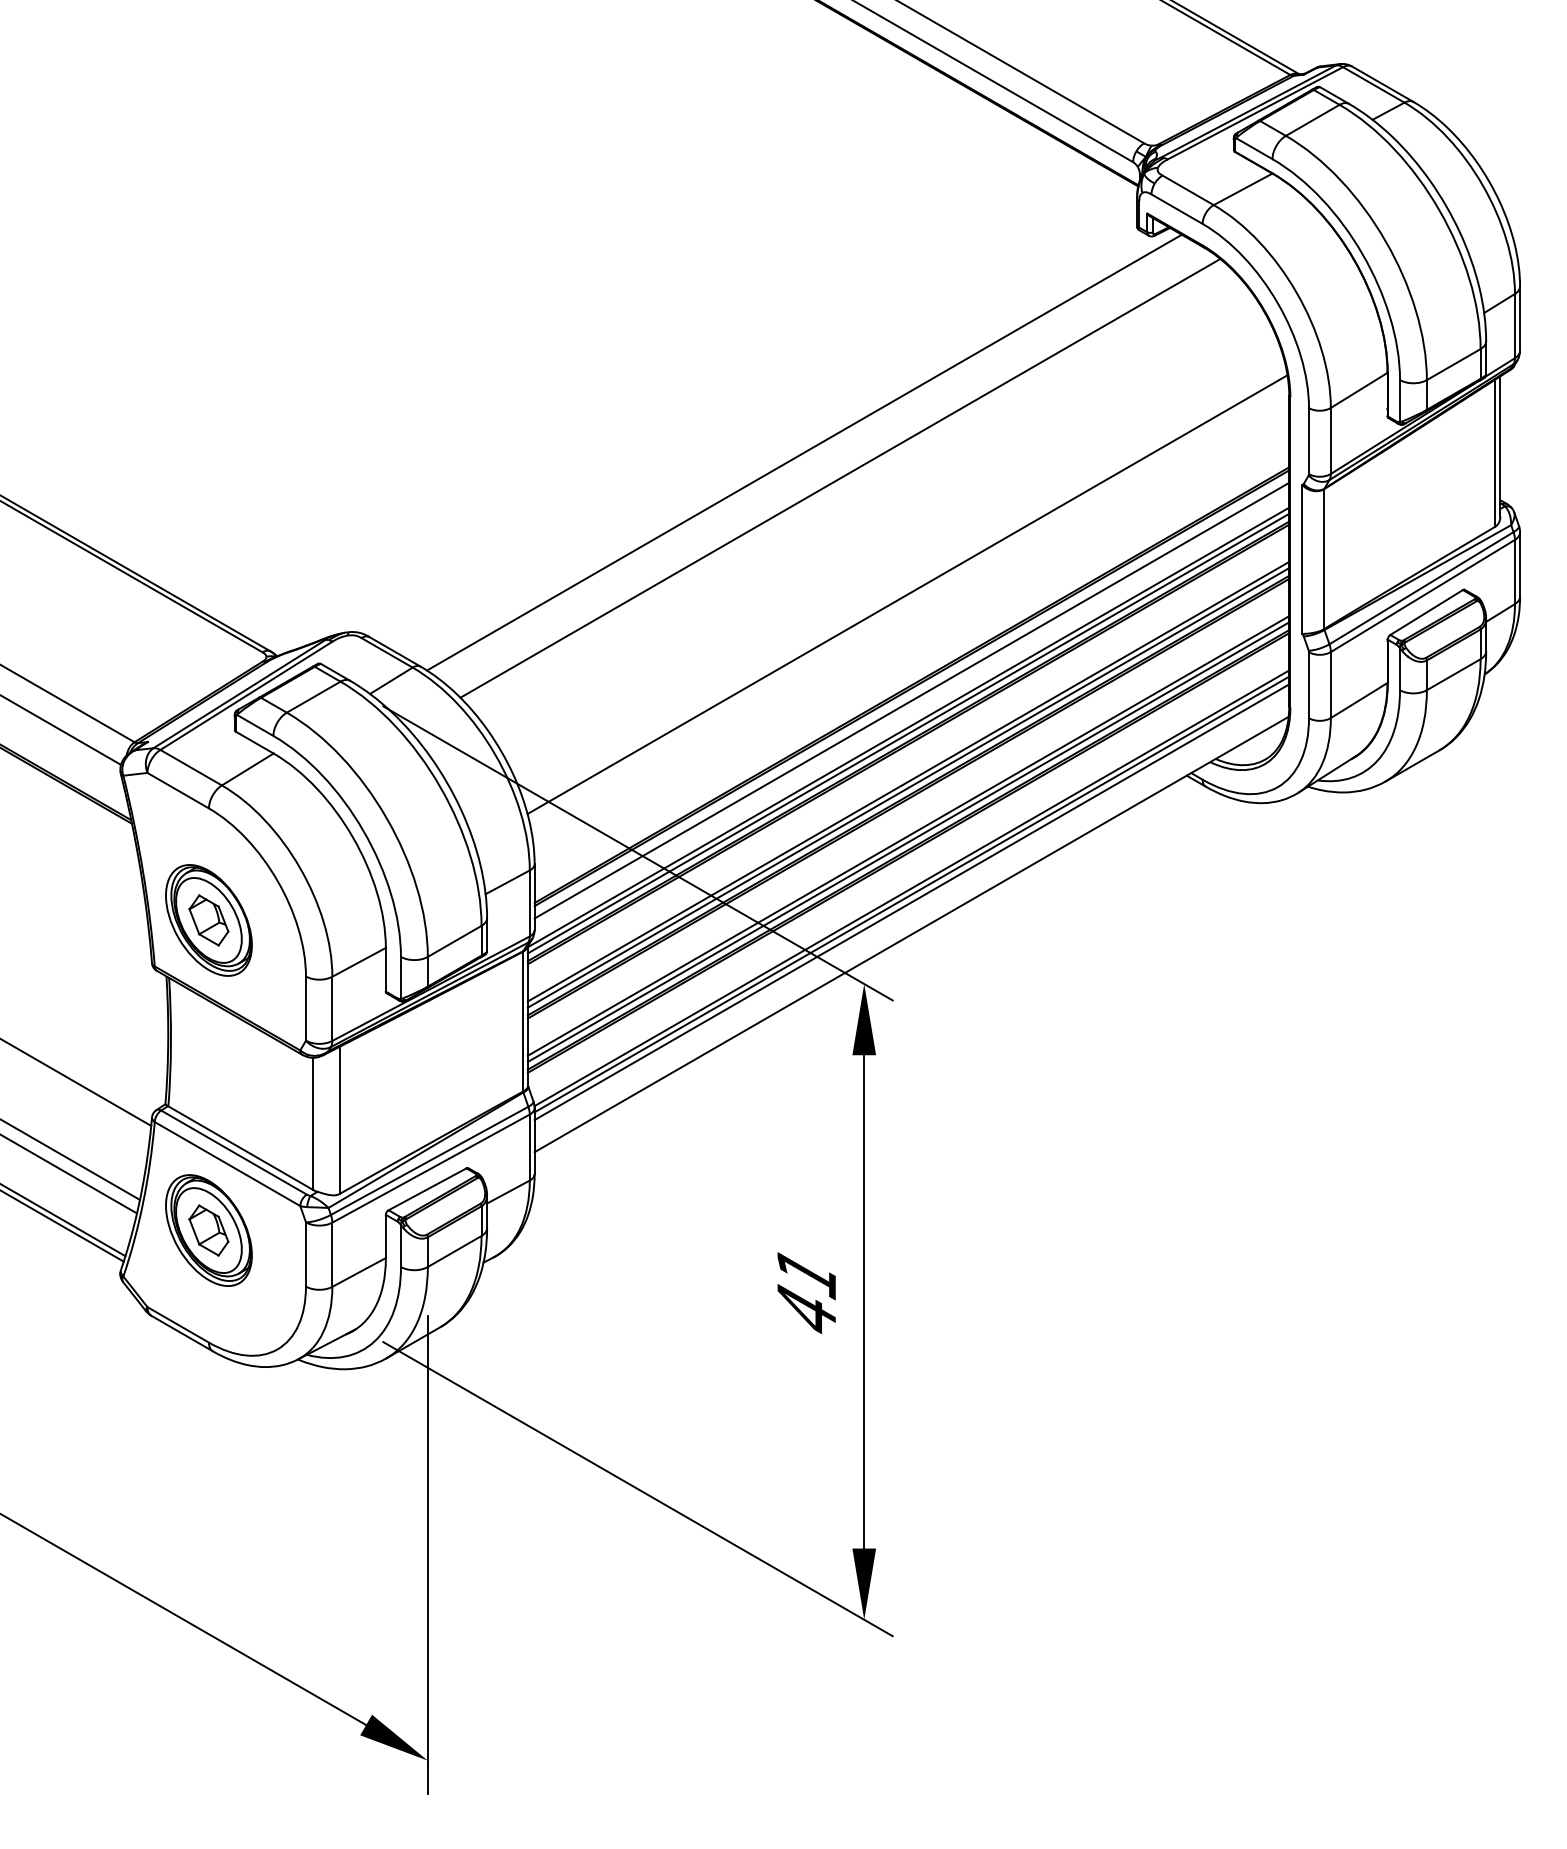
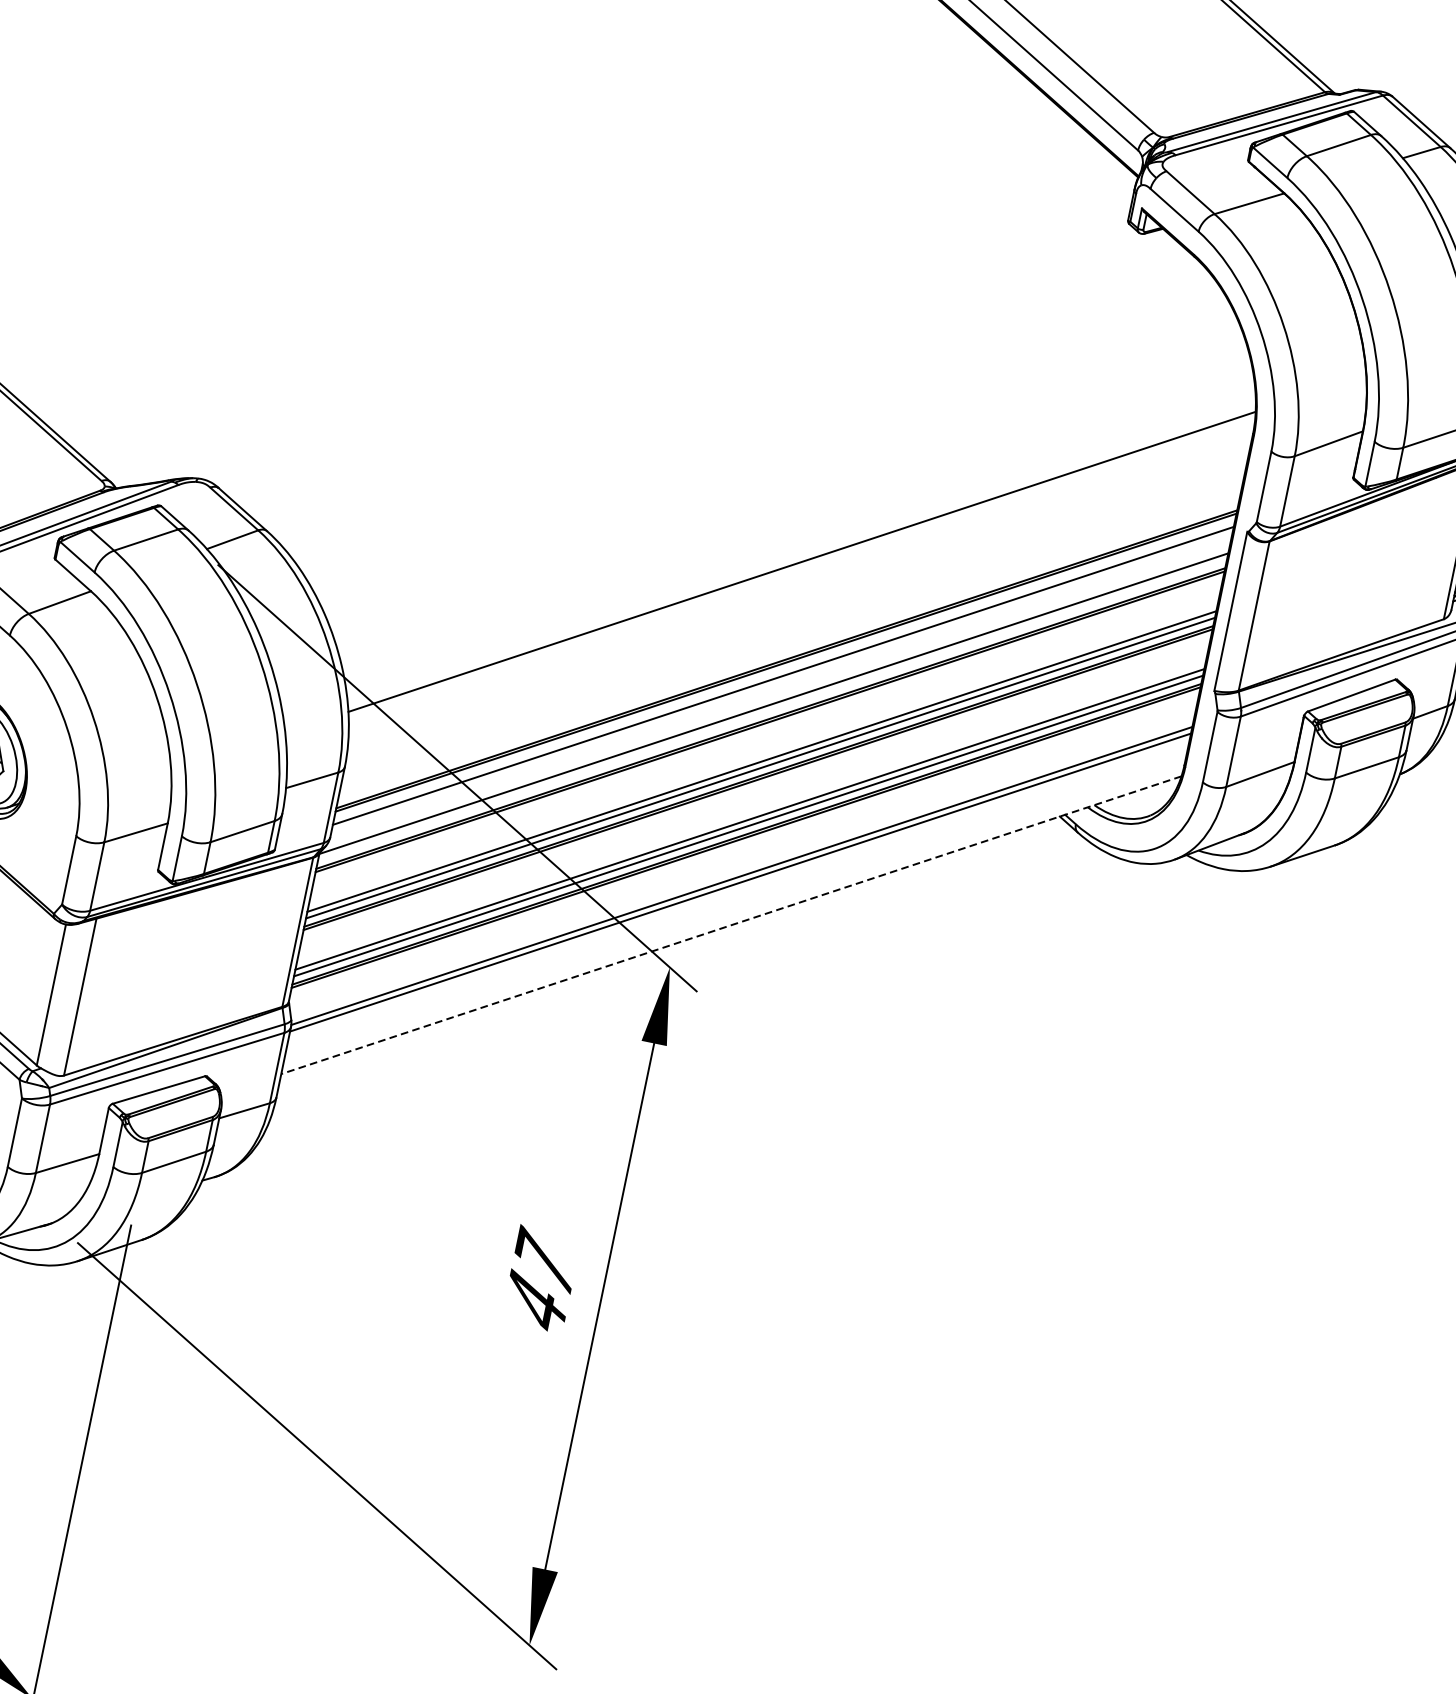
line: (804, 452) -> (723, 387), removed
line: (840, 477) -> (756, 422), removed
line: (908, 733) -> (772, 710), removed
line: (911, 902) -> (738, 891), removed
line: (911, 934) -> (731, 925), solid -> dashed
text: (806, 1271) -> (544, 1261), 41 -> 47

